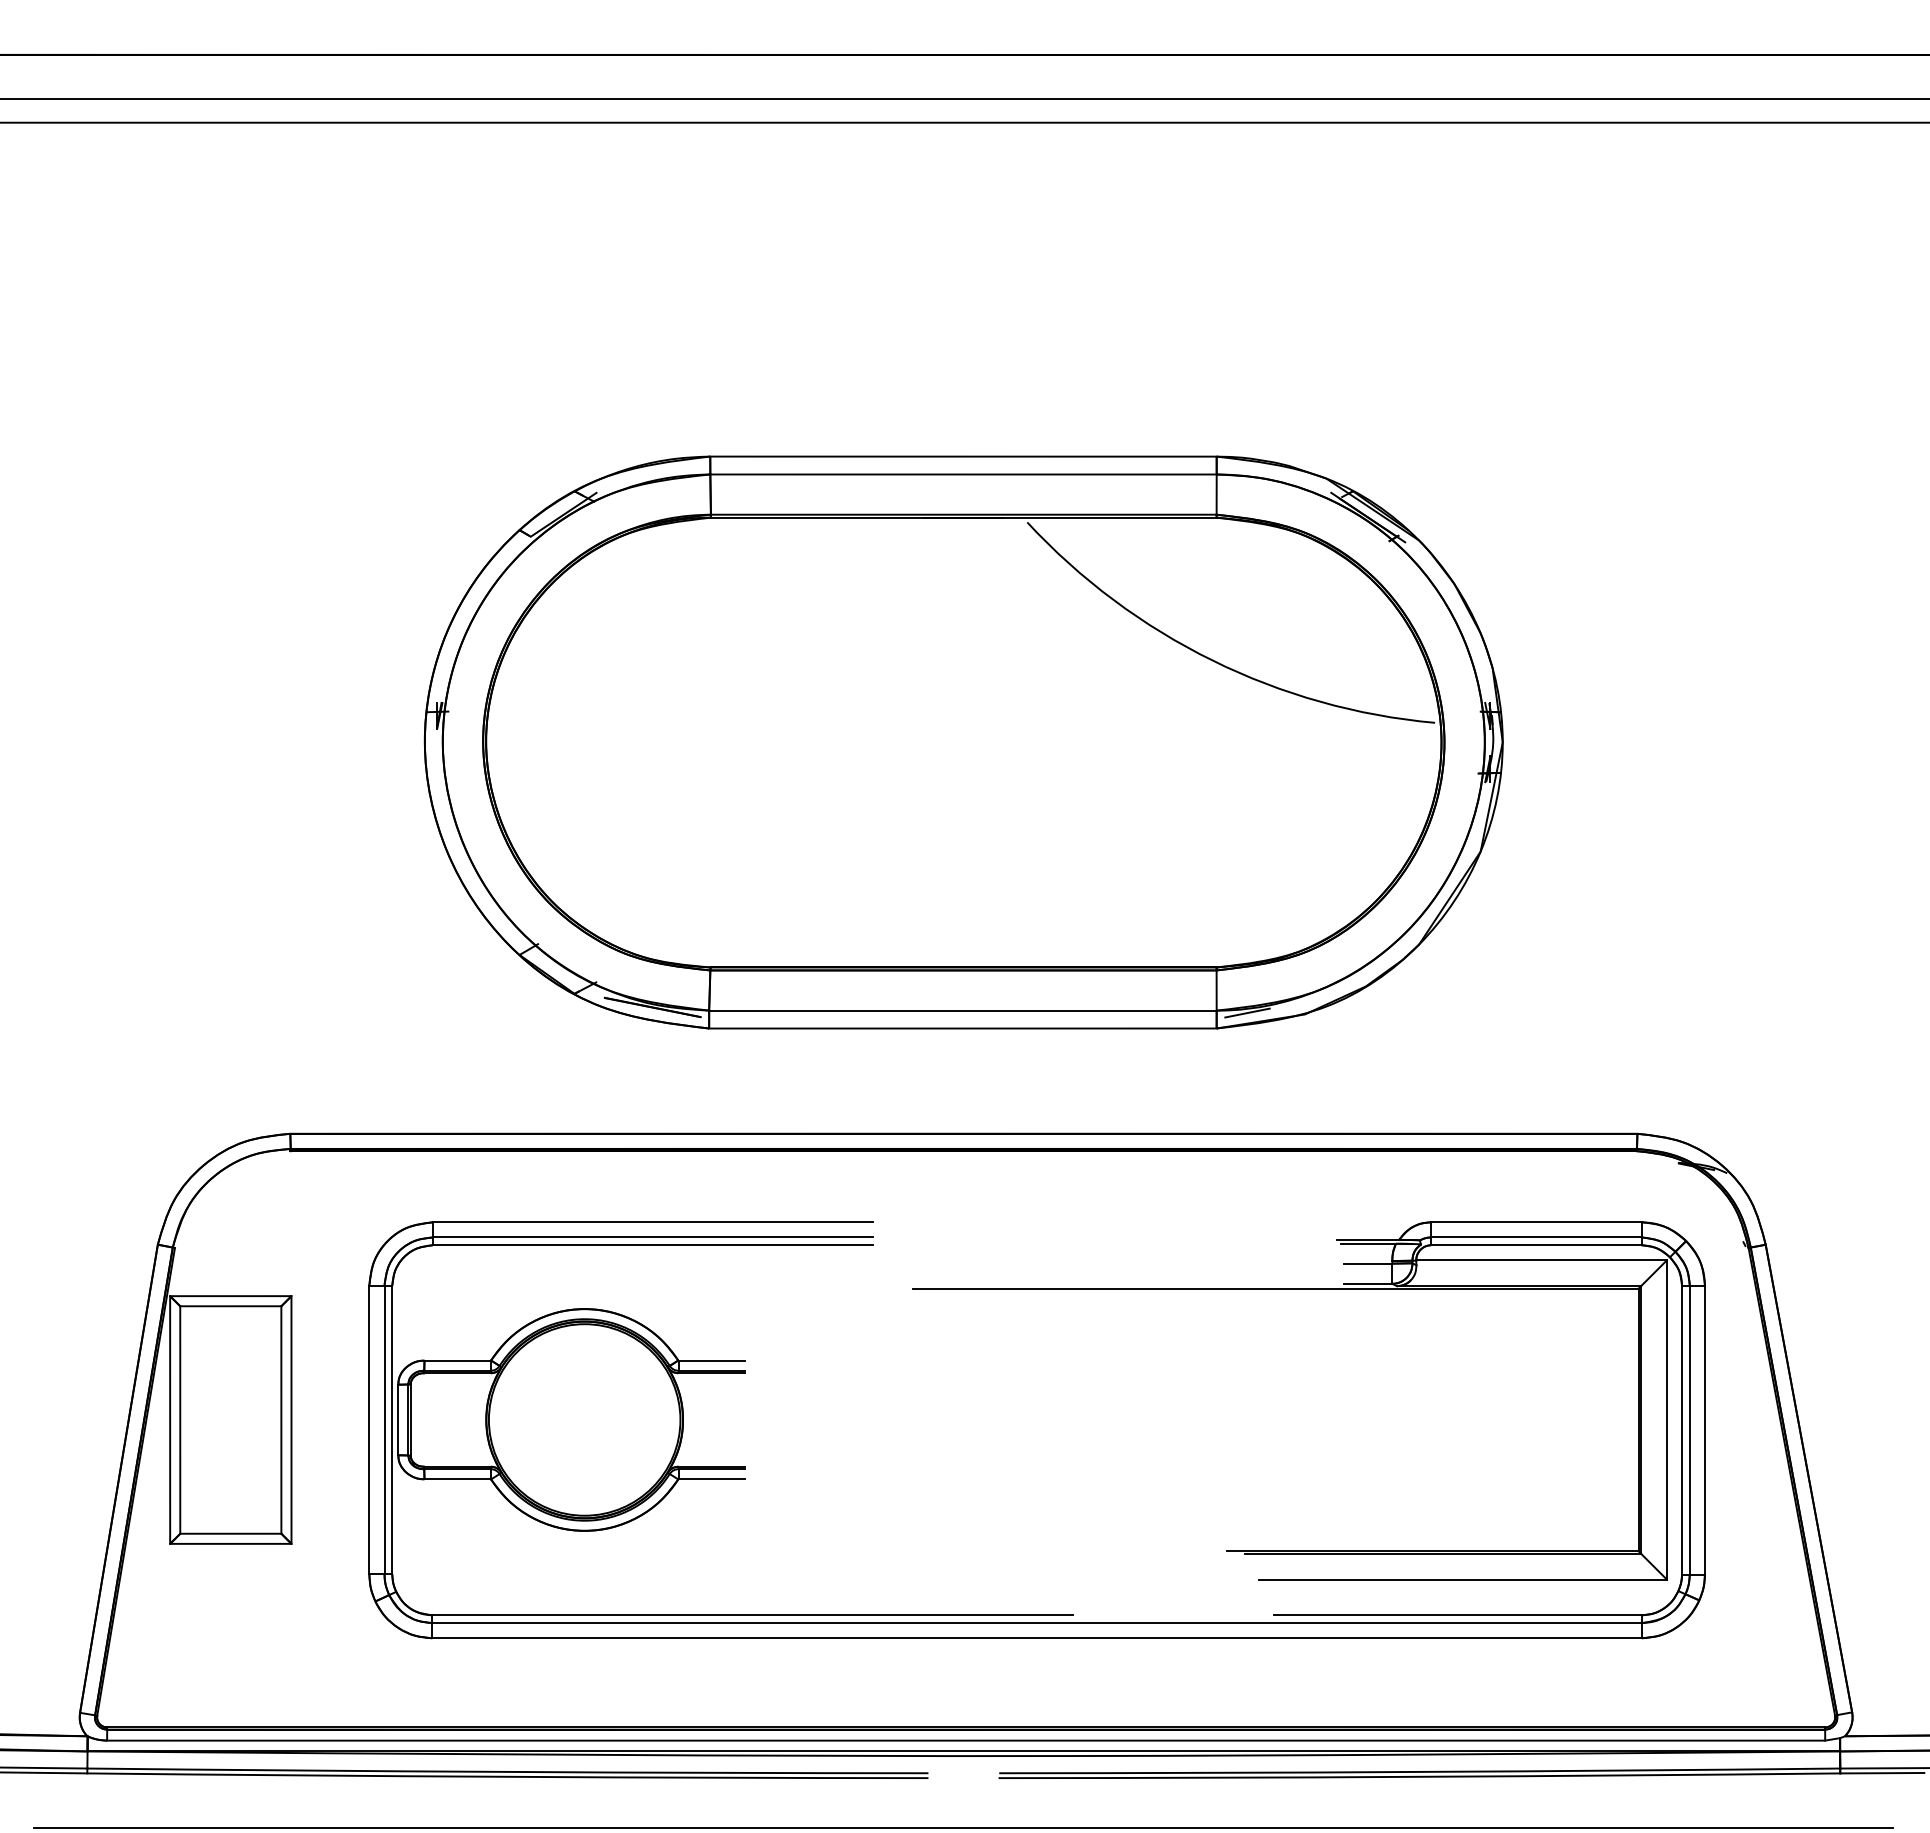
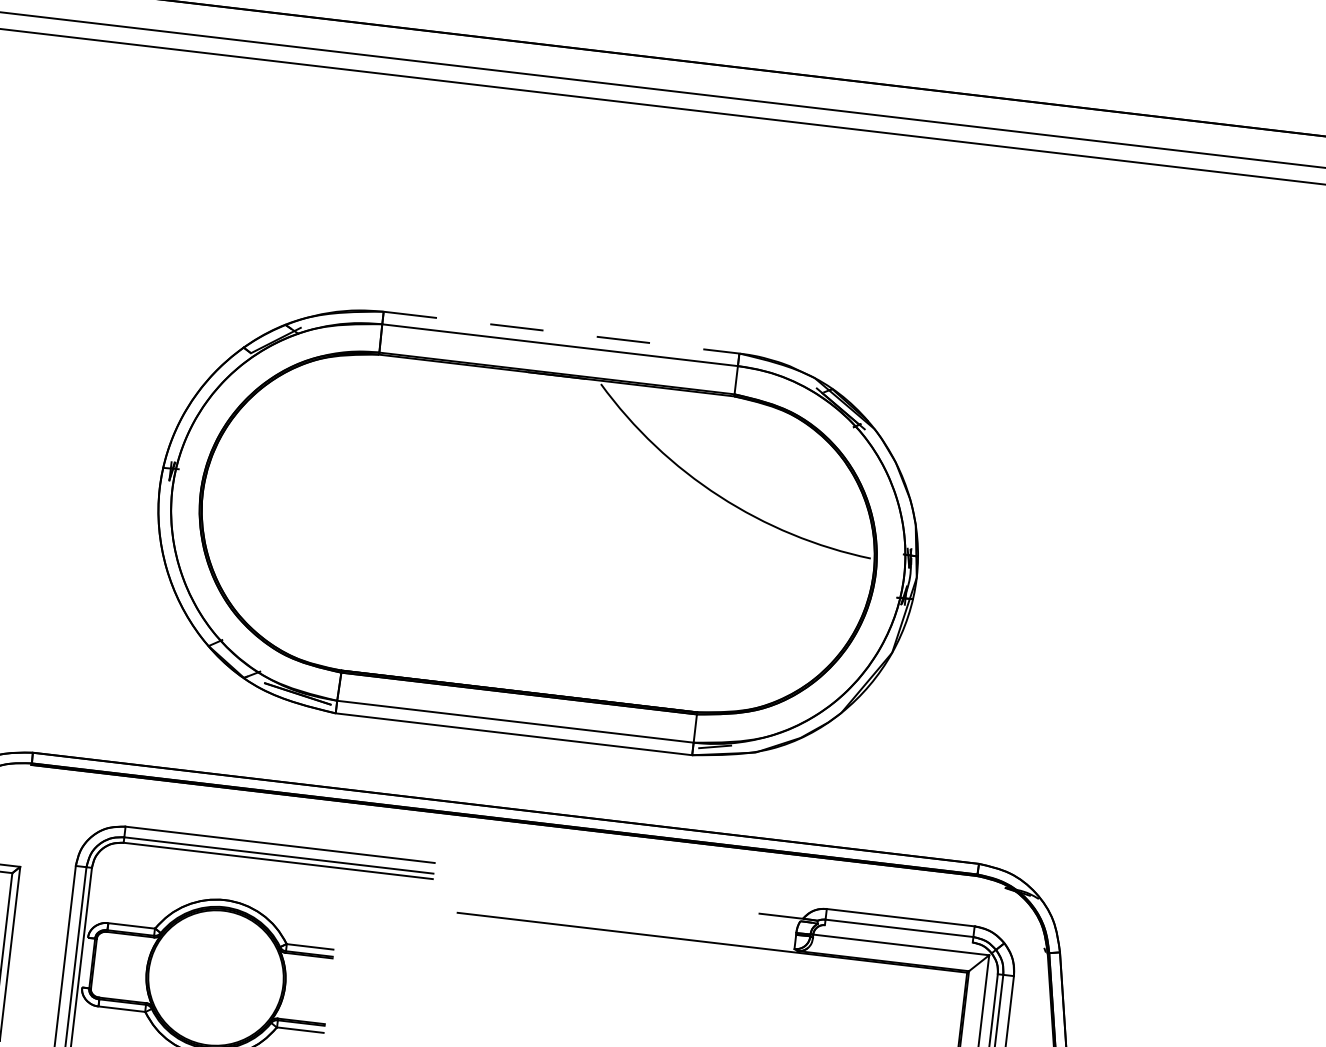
line: (963, 456) -> (561, 332), solid -> dashed
line: (1367, 1243) -> (780, 918), removed
line: (1536, 1245) -> (898, 934), removed
line: (1368, 1263) -> (779, 932), removed
line: (1368, 1283) -> (777, 946), removed
line: (398, 1419) -> (85, 962), removed

